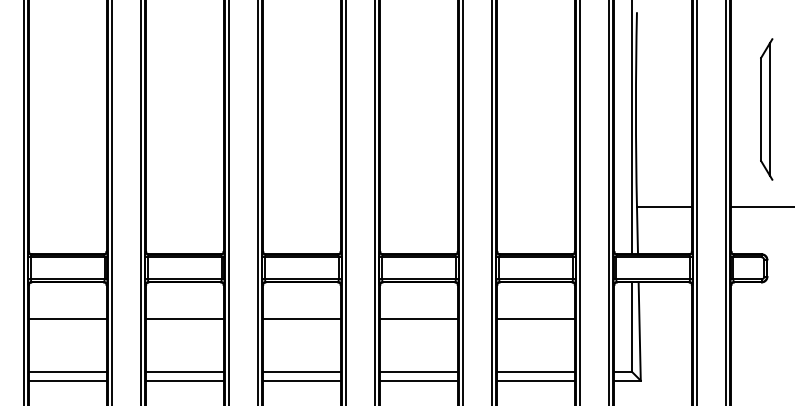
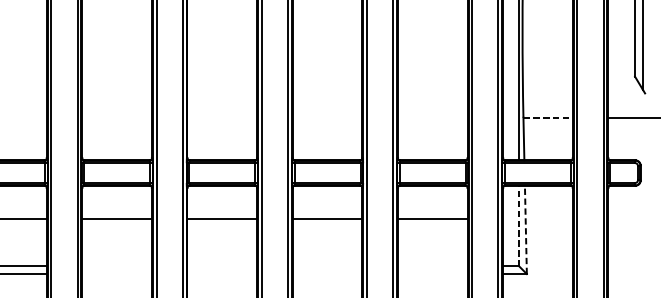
line: (664, 206) -> (548, 117), solid -> dashed
line: (632, 327) -> (519, 226), solid -> dashed
line: (639, 331) -> (525, 229), solid -> dashed
line: (184, 372) -> (116, 266), removed
line: (301, 372) -> (221, 266), removed
line: (418, 372) -> (327, 266), removed
line: (535, 372) -> (432, 266), removed
line: (184, 380) -> (116, 273), removed
line: (301, 380) -> (221, 273), removed
line: (418, 380) -> (327, 273), removed
line: (535, 380) -> (432, 273), removed

